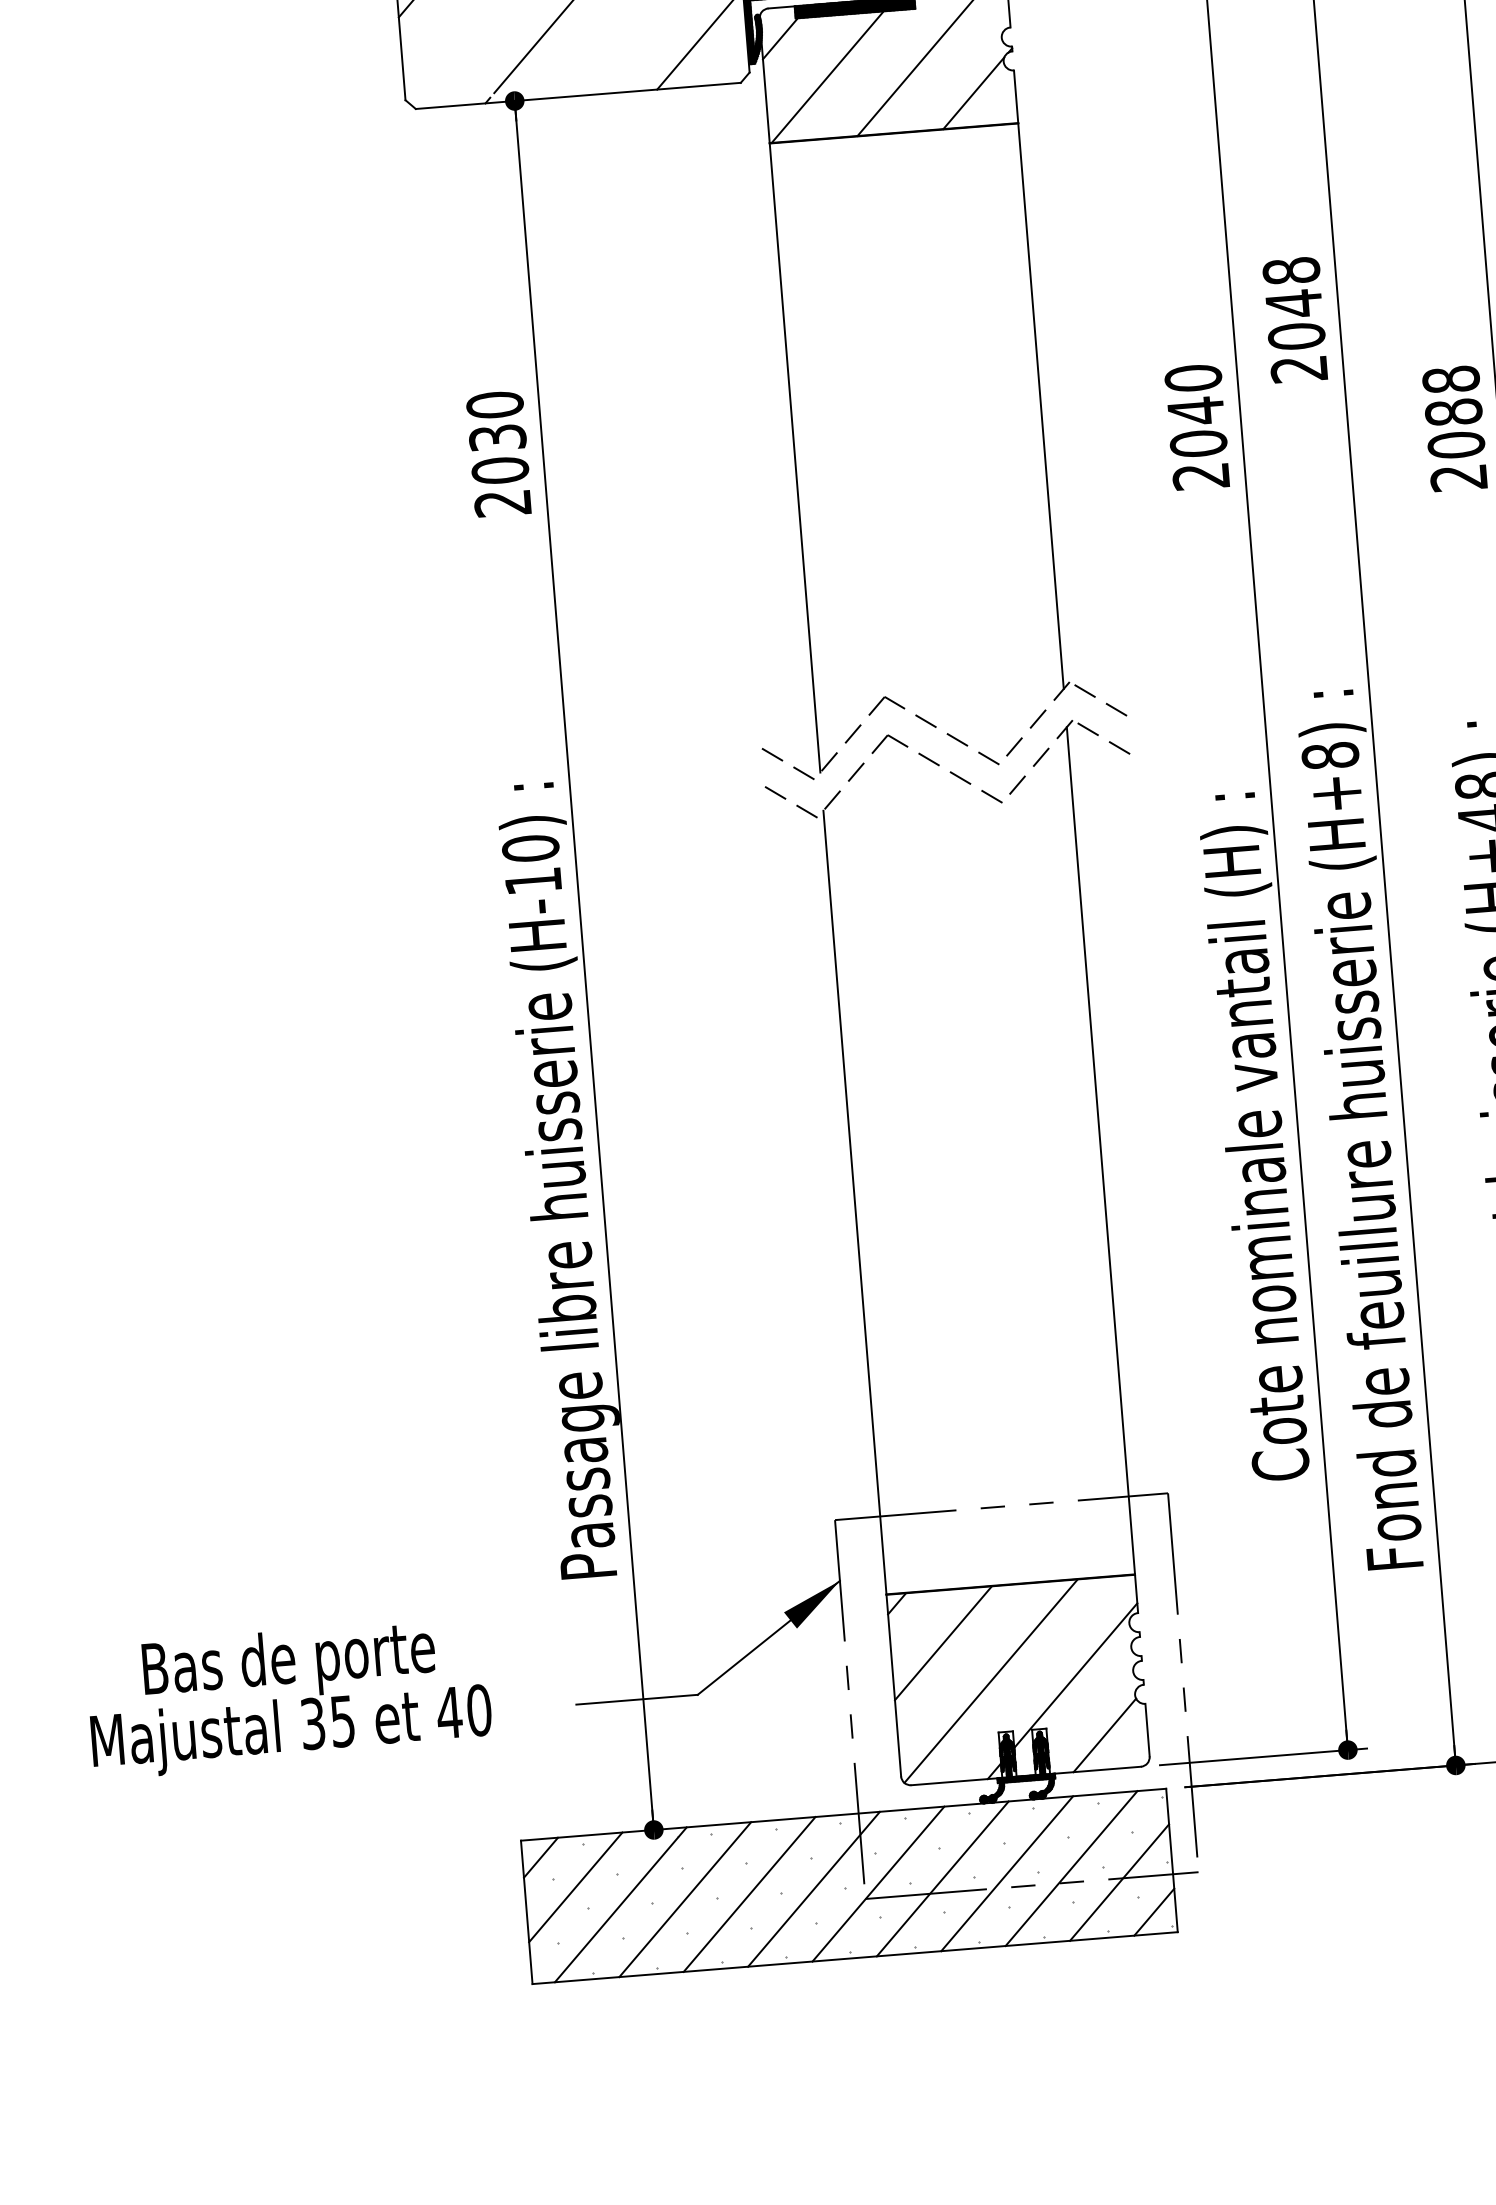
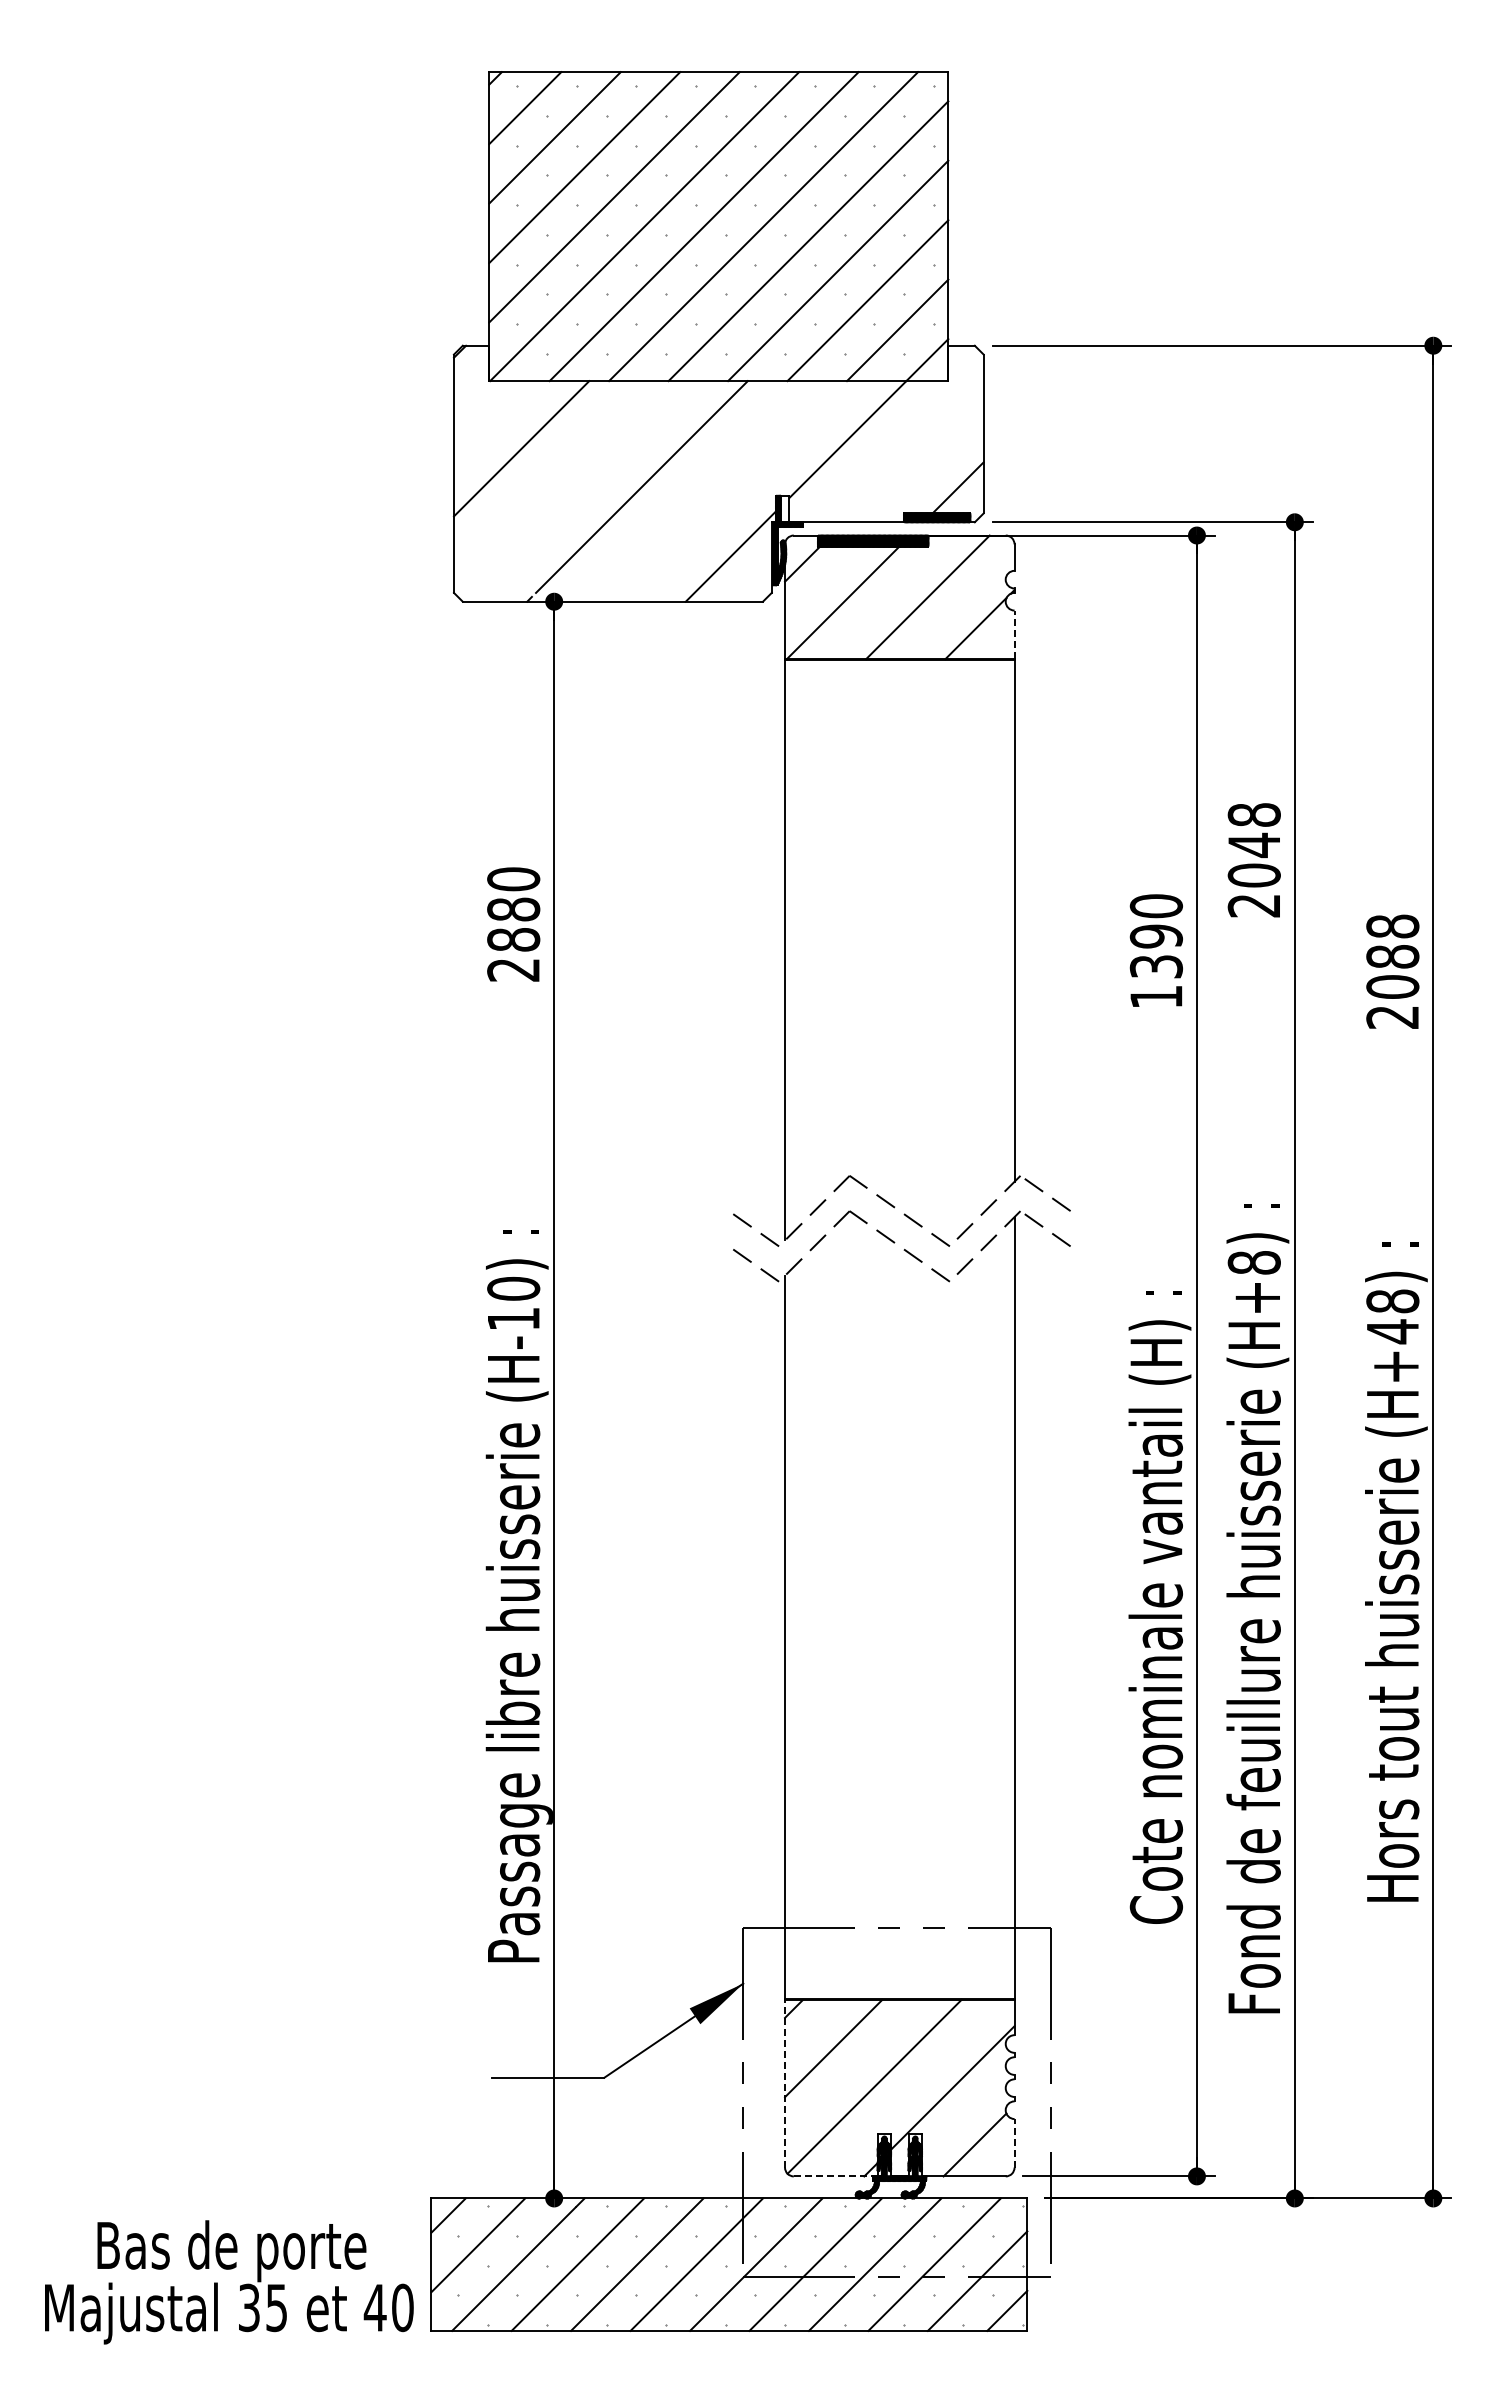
line: (1016, 96) -> (1014, 634), solid -> dashed
text: (1198, 443) -> (1156, 966), 2040 -> 1390
text: (498, 454) -> (513, 924), 2030 -> 2880
line: (894, 1685) -> (785, 2083), solid -> dashed
text: (289, 1698) -> (229, 2282), moved
line: (1147, 1729) -> (1014, 2142), solid -> dashed
line: (956, 1781) -> (835, 2176), solid -> dashed

